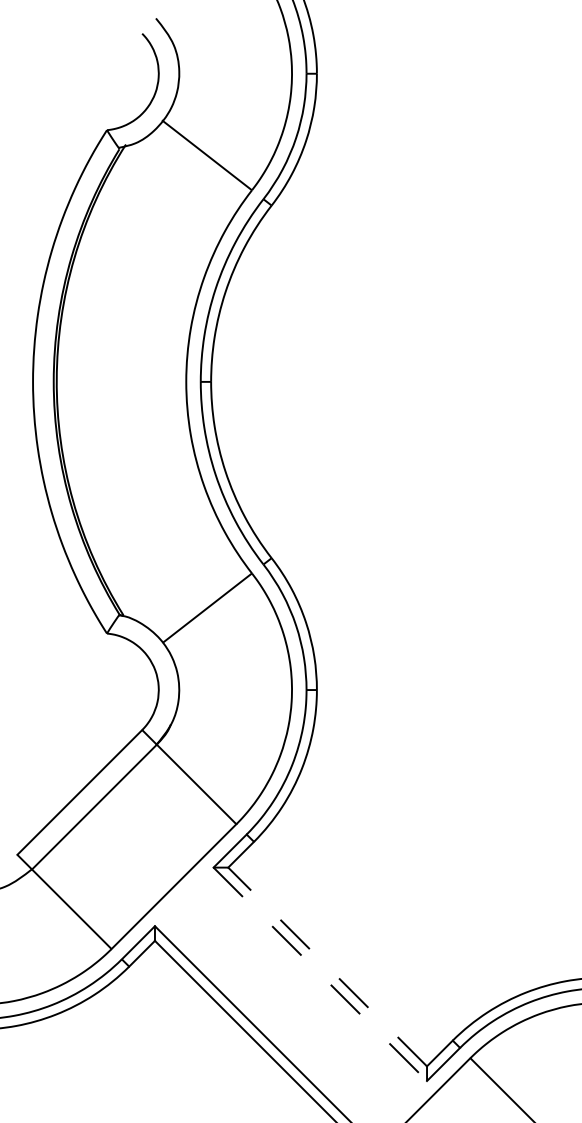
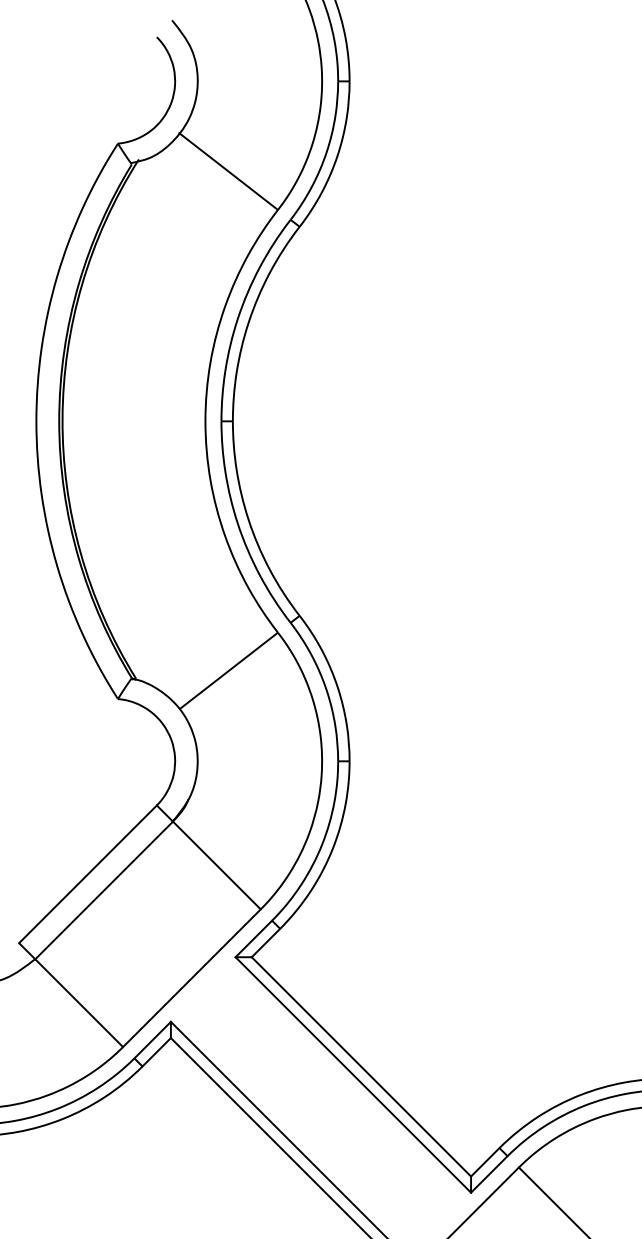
line: (327, 966) -> (361, 1066), dashed -> solid
line: (320, 974) -> (353, 1075), dashed -> solid

